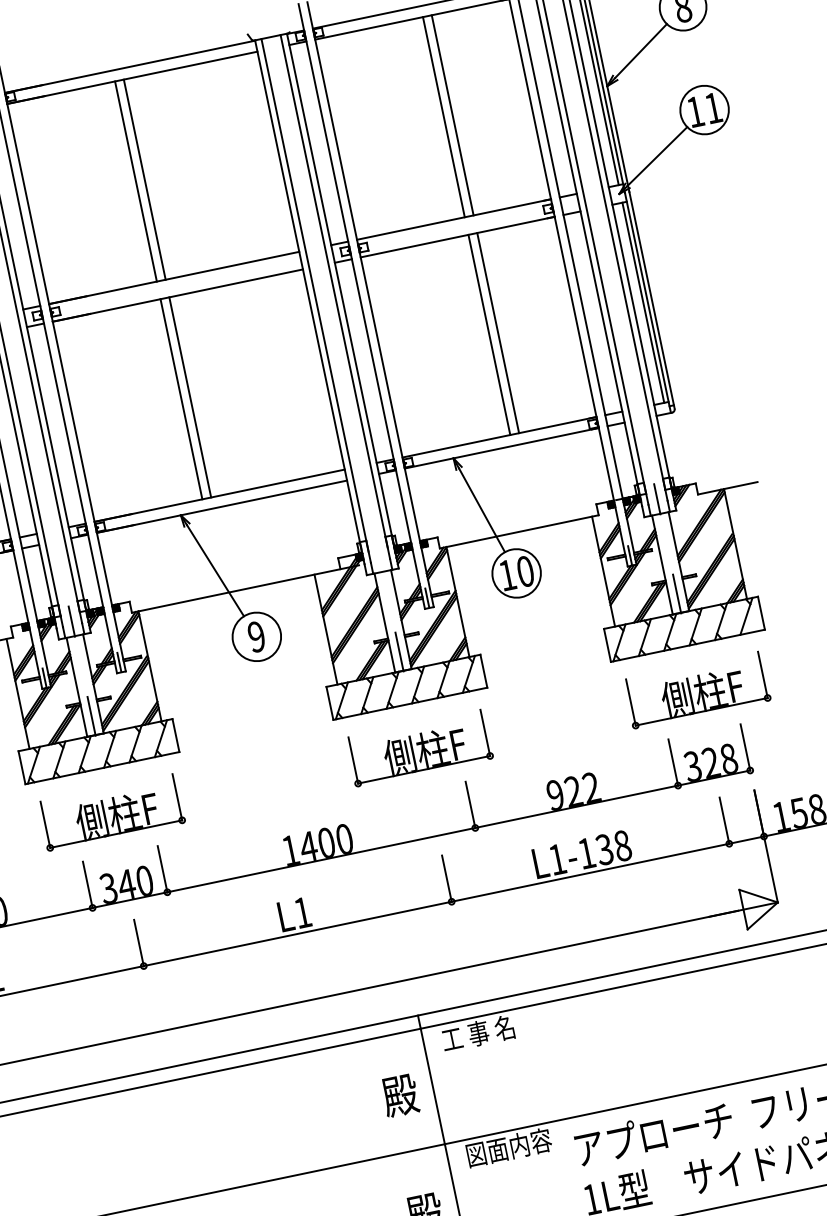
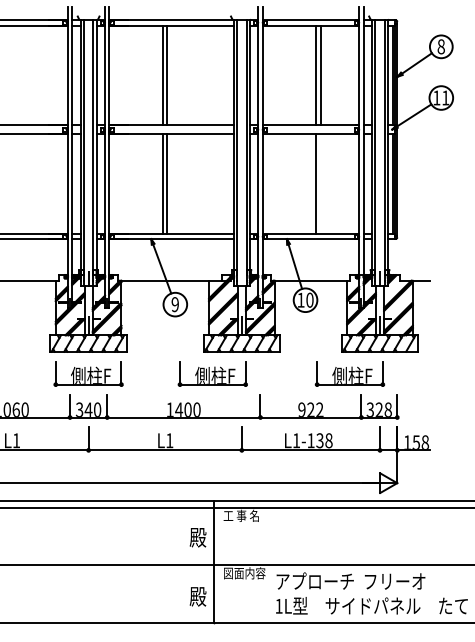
line: (497, 332) -> (320, 183), removed
part: (695, 689) -> (349, 373), moved
part: (418, 747) -> (212, 373), moved

